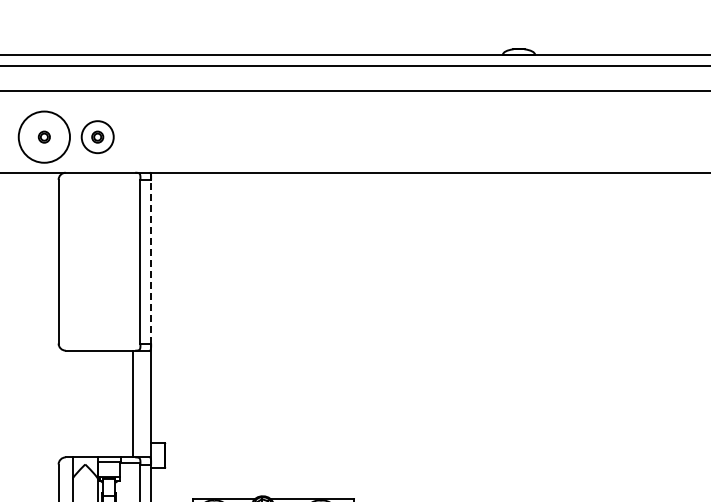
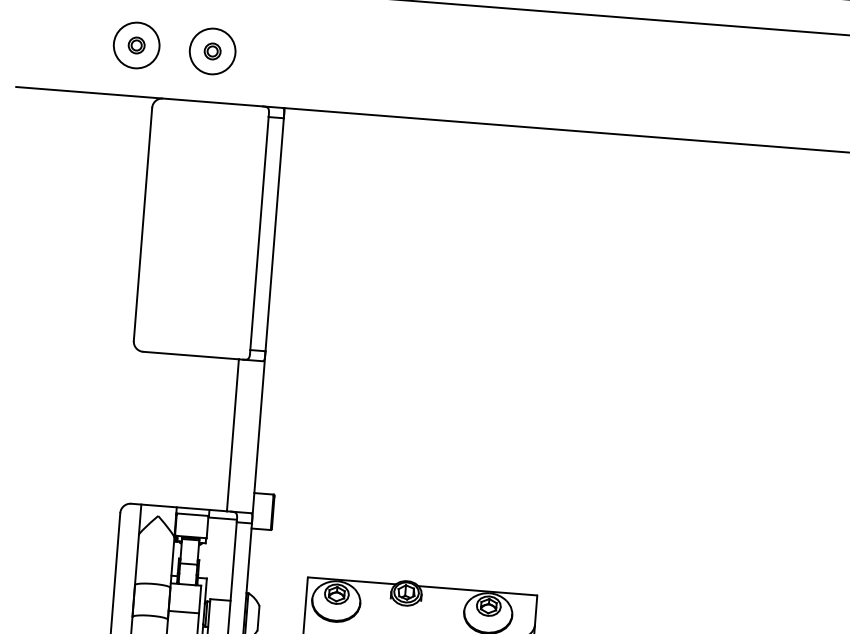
circle: (44, 137) -> (136, 45), size x0.62
line: (151, 261) -> (275, 234), dashed -> solid

